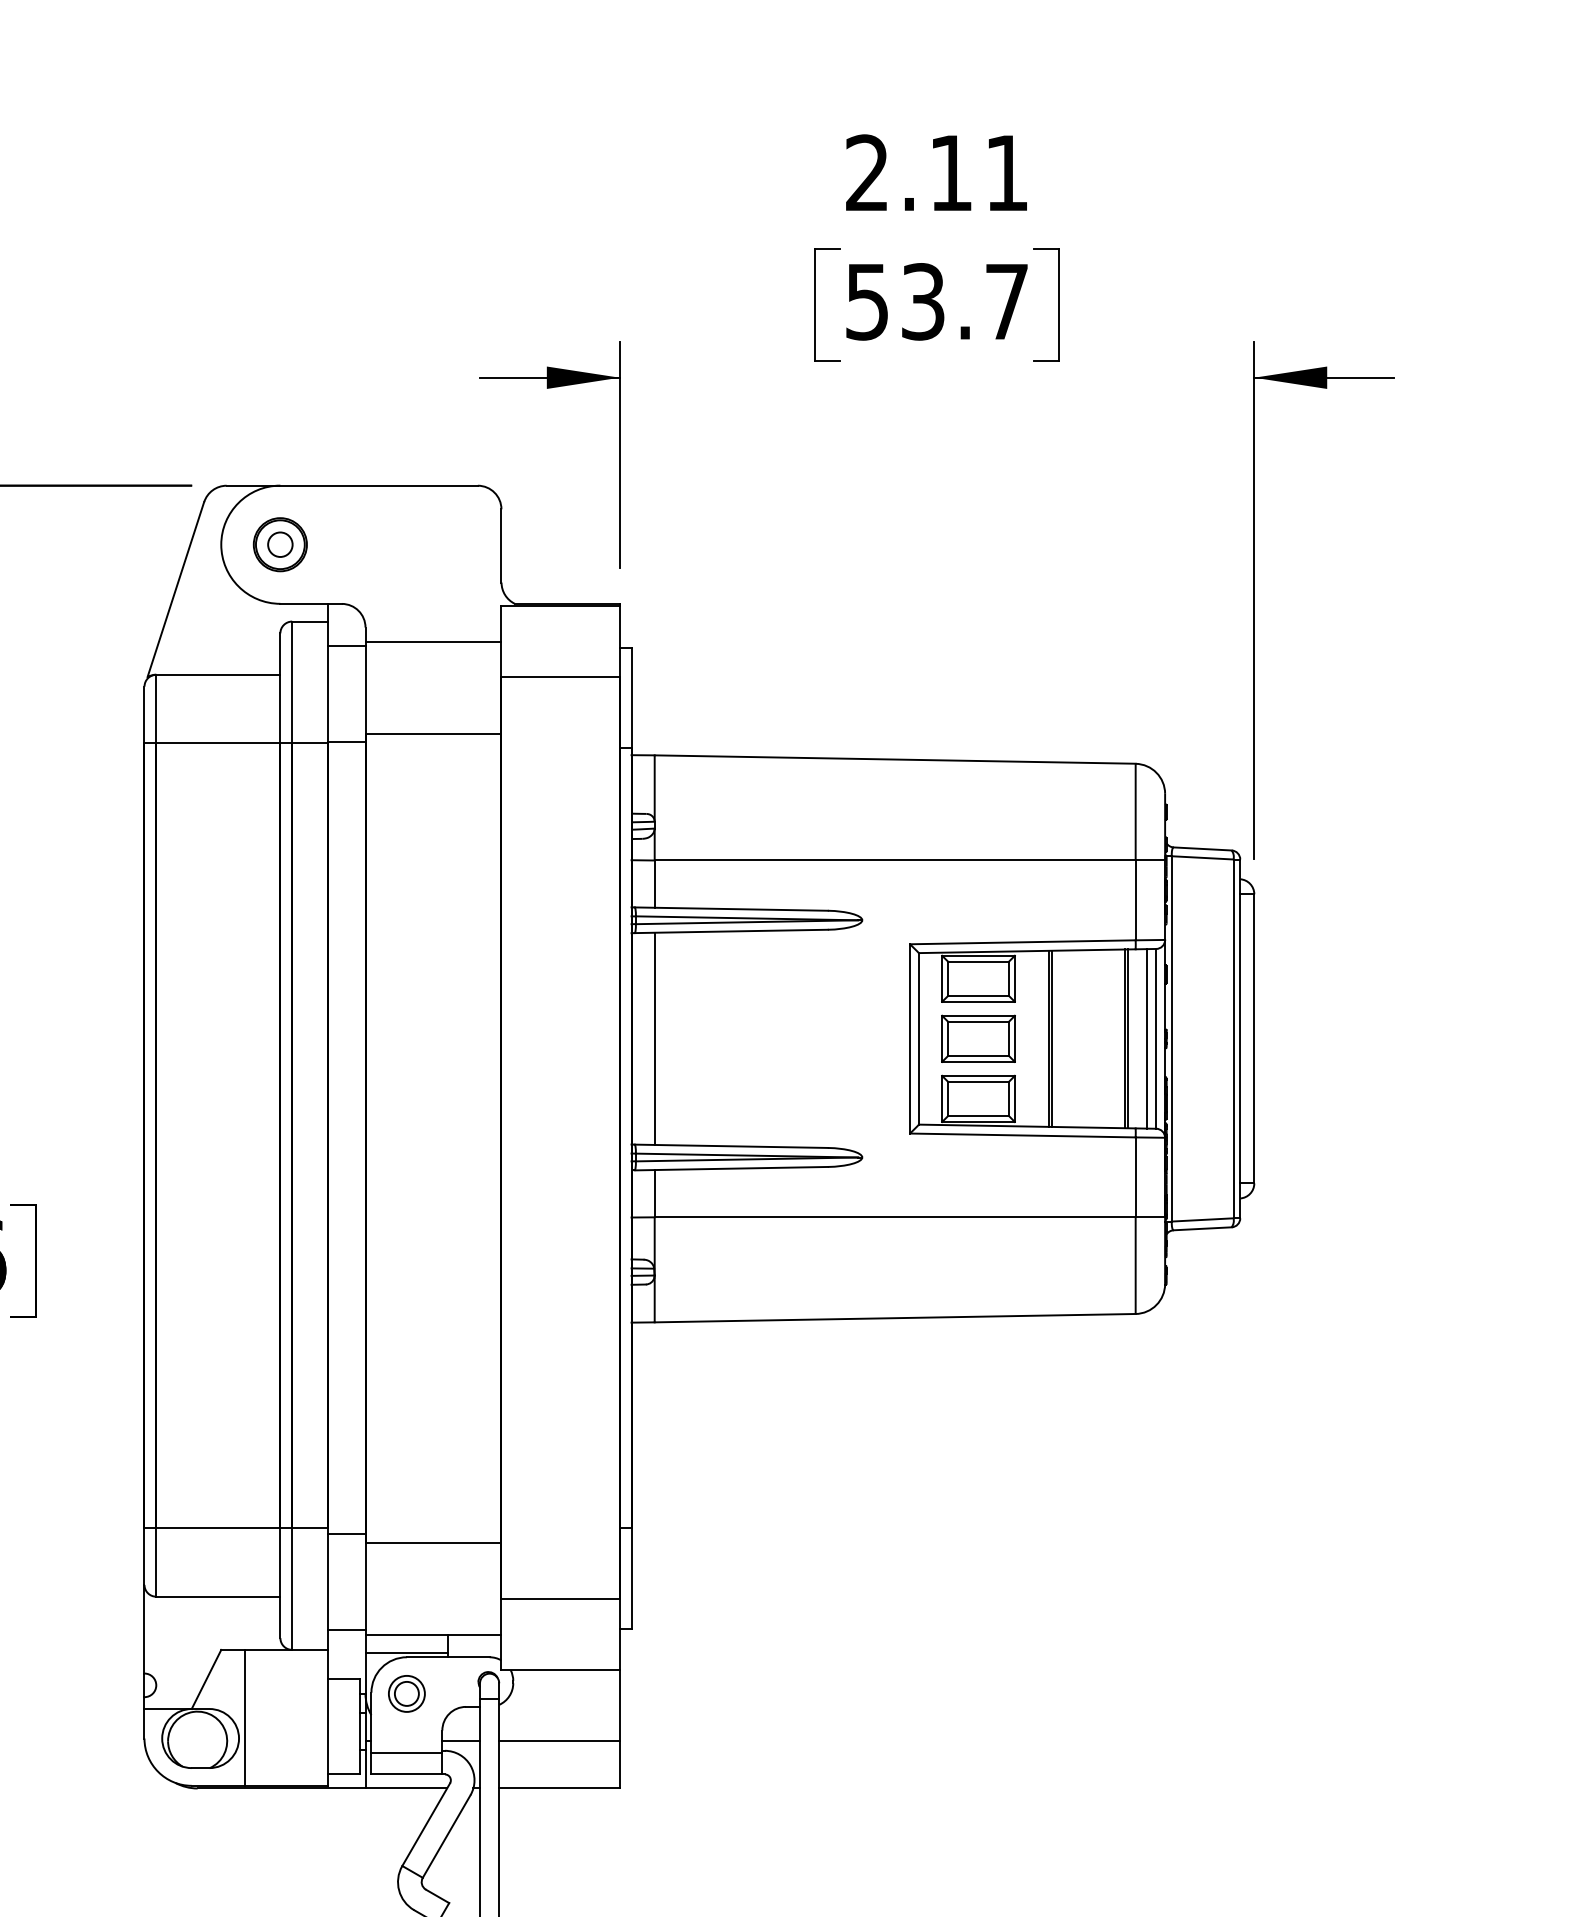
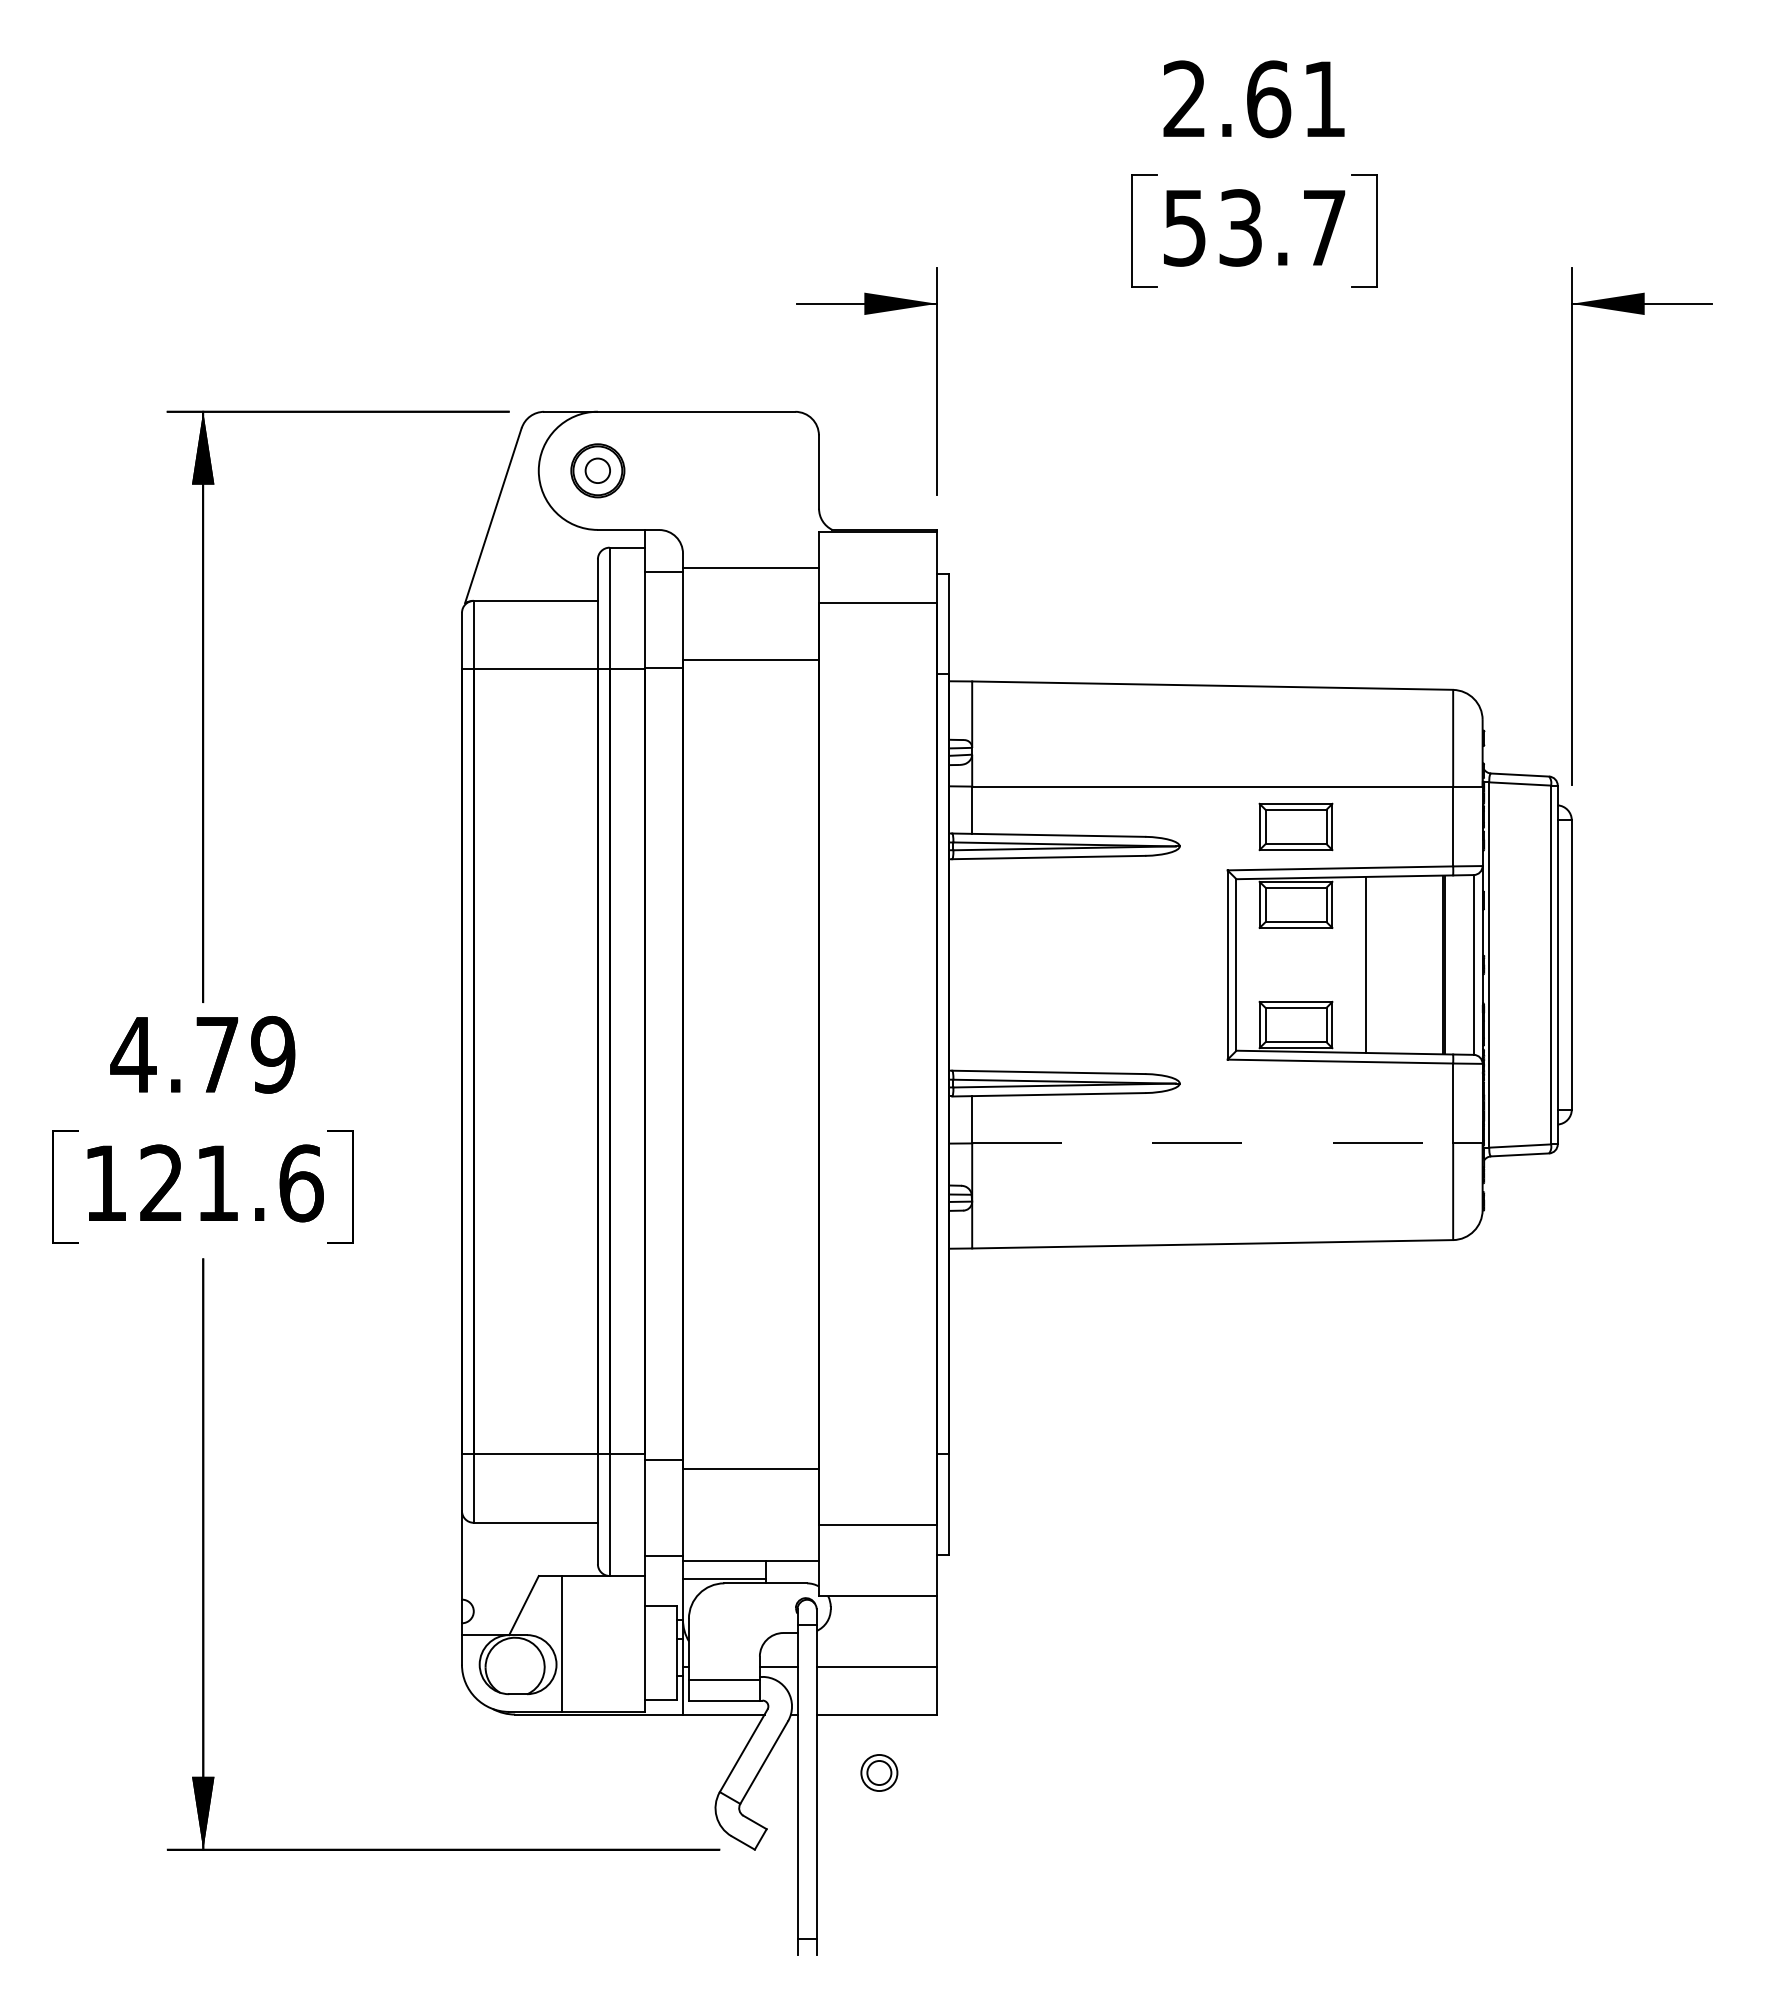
text: (952, 173) -> (1269, 99), 2.11 -> 2.61
line: (655, 1038) -> (972, 964), removed
part: (978, 1038) -> (1295, 826), moved
line: (1052, 1038) -> (1369, 964), removed
line: (1147, 1038) -> (1464, 964), removed
line: (896, 1217) -> (1213, 1143), solid -> dashed
part: (407, 1693) -> (879, 1772), moved

